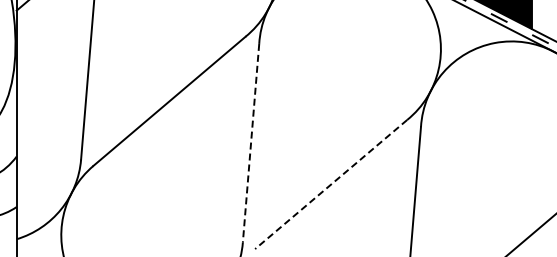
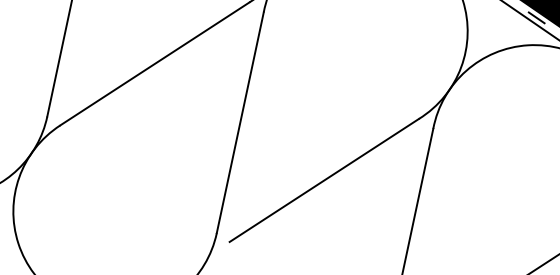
line: (251, 143) -> (240, 123), dashed -> solid
line: (331, 184) -> (324, 180), dashed -> solid

